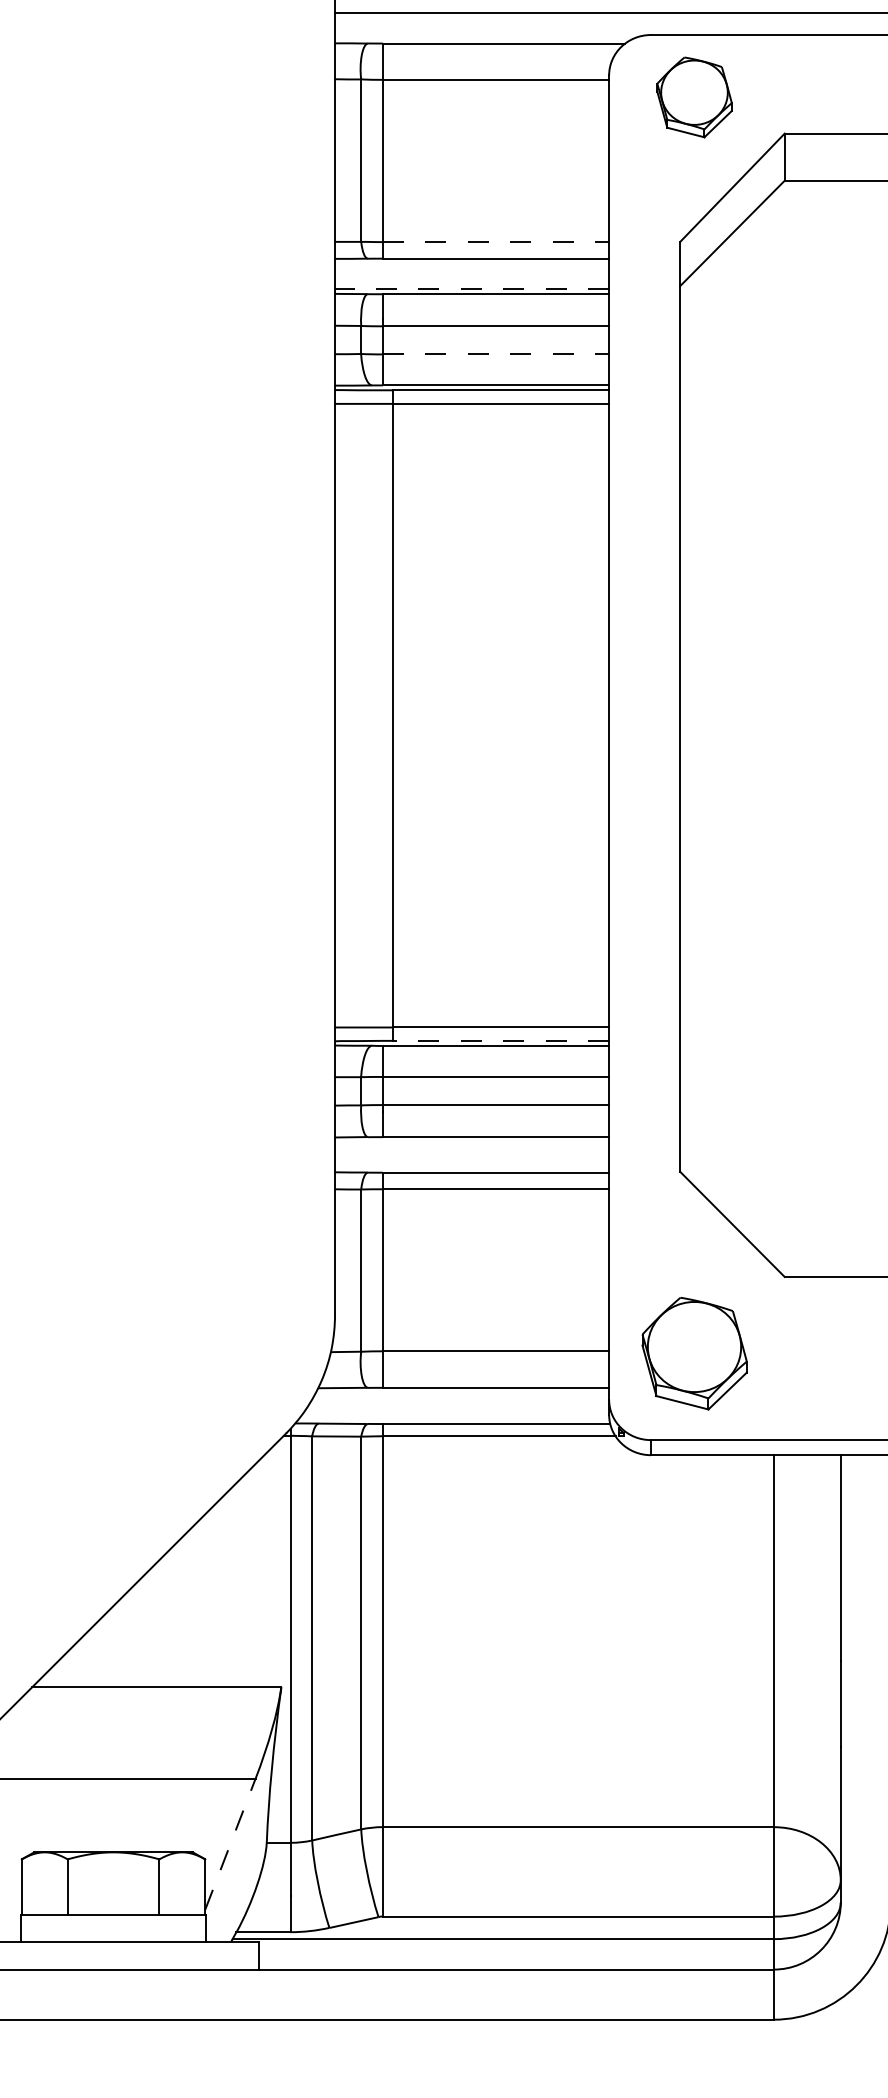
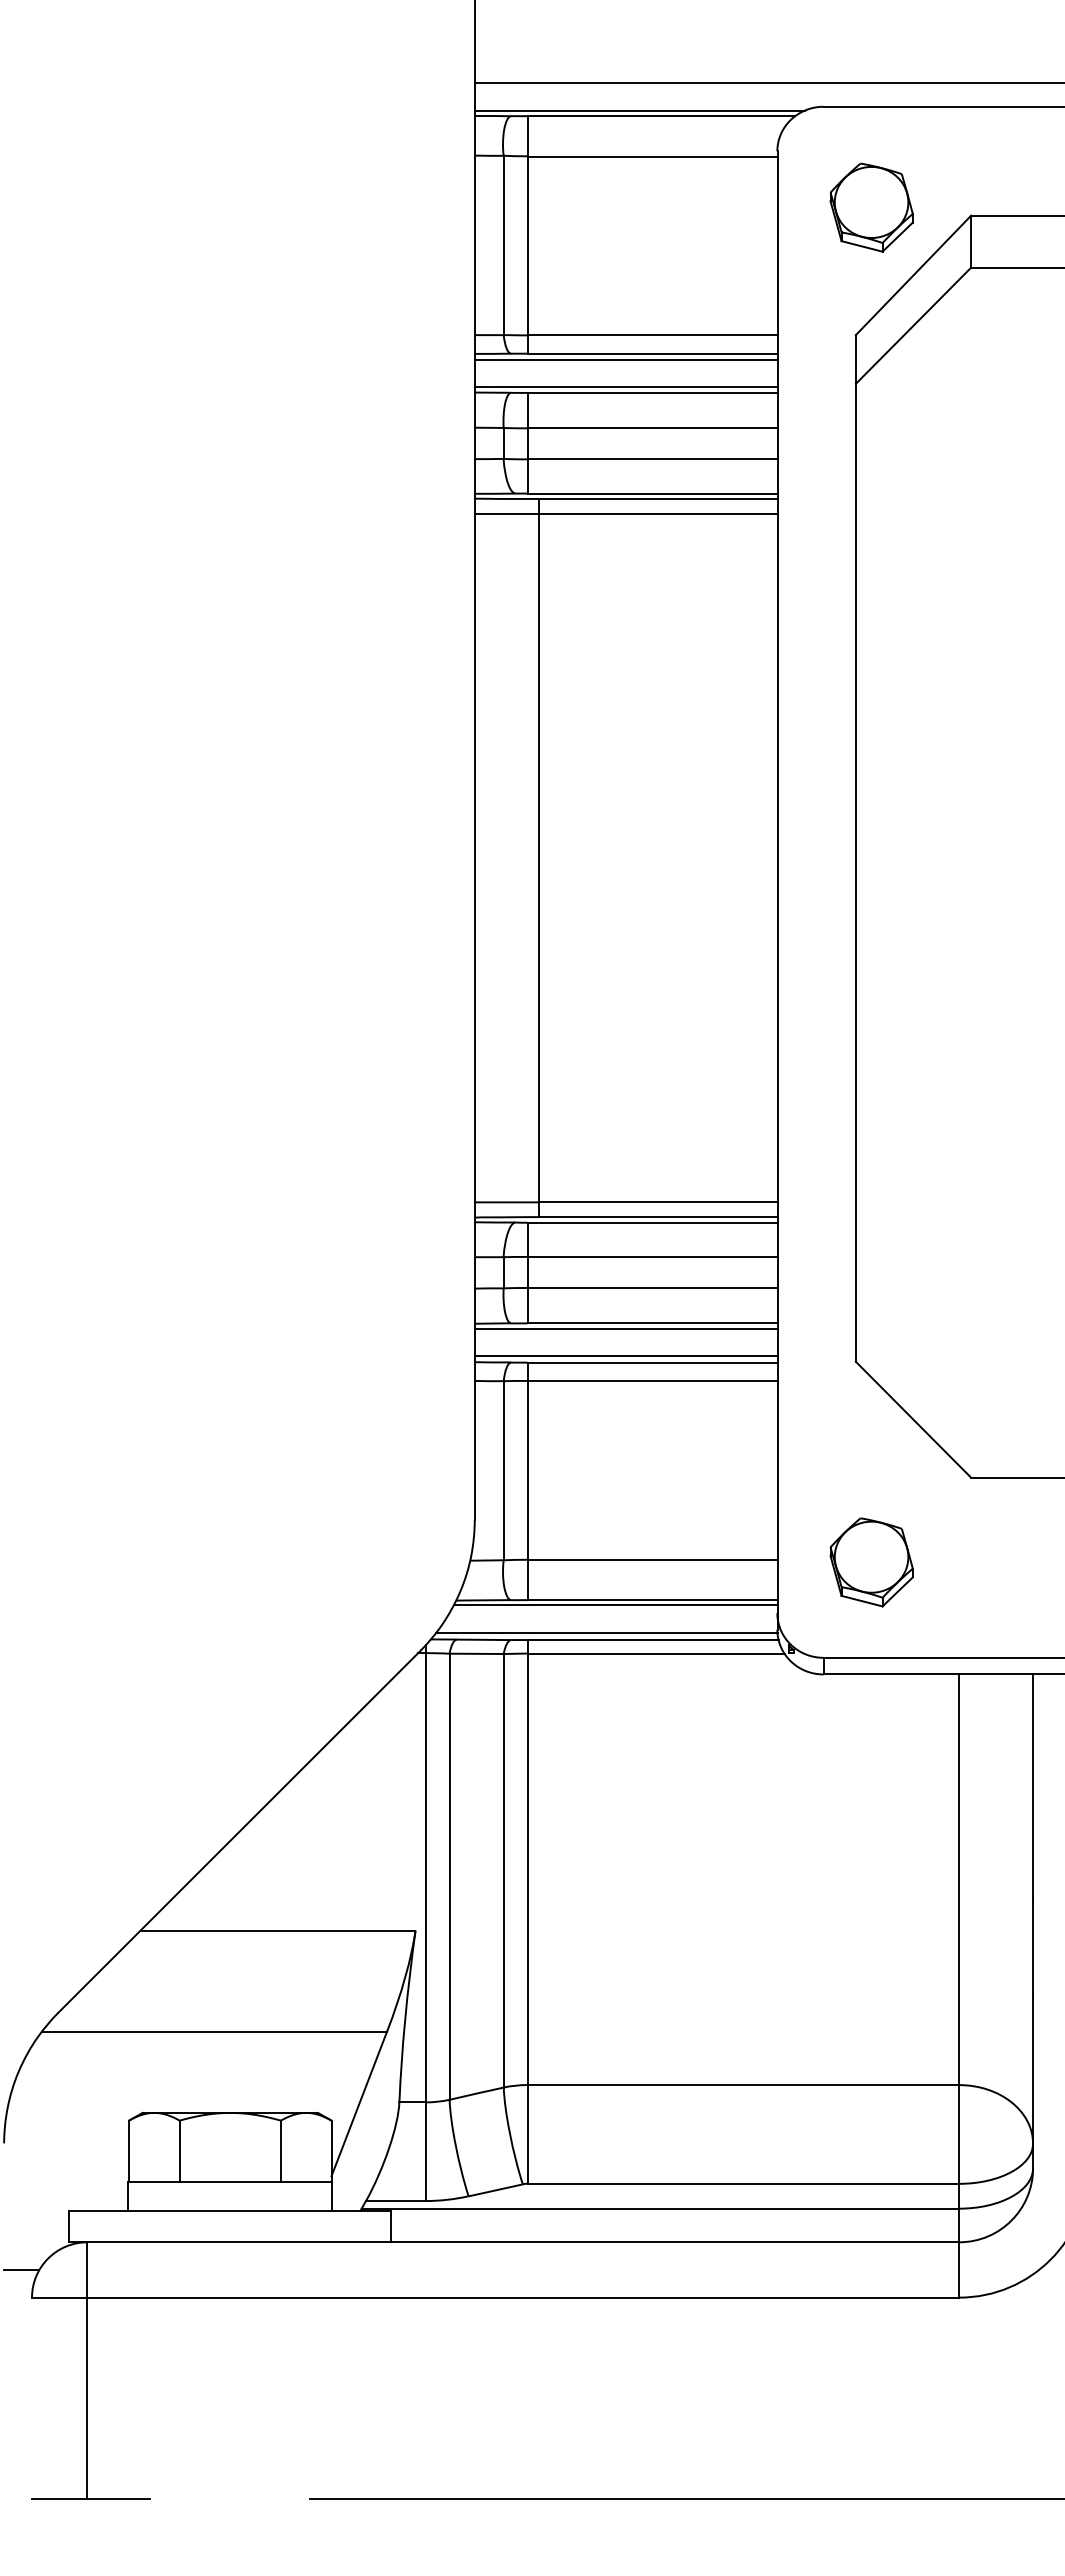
line: (484, 38) -> (639, 110), added
part: (694, 97) -> (871, 207), moved
line: (496, 242) -> (653, 335), dashed -> solid
line: (471, 263) -> (625, 359), added
line: (471, 289) -> (625, 387), dashed -> solid
line: (496, 354) -> (653, 459), dashed -> solid
line: (501, 1041) -> (658, 1217), dashed -> solid
line: (471, 1141) -> (625, 1328), added
line: (471, 1167) -> (625, 1356), added
part: (694, 1353) -> (871, 1562), size x0.71
line: (462, 1392) -> (615, 1605), added
line: (454, 1418) -> (606, 1633), added
line: (230, 1843) -> (359, 2103), dashed -> solid

